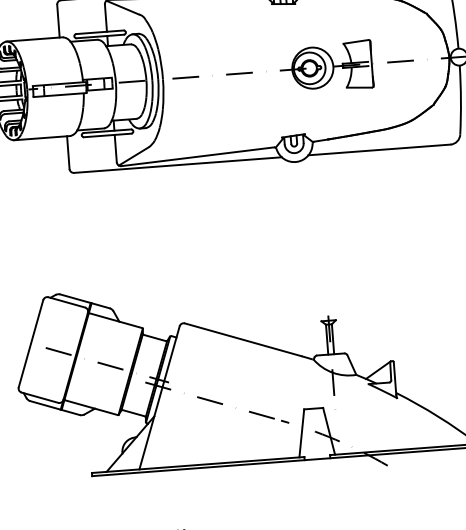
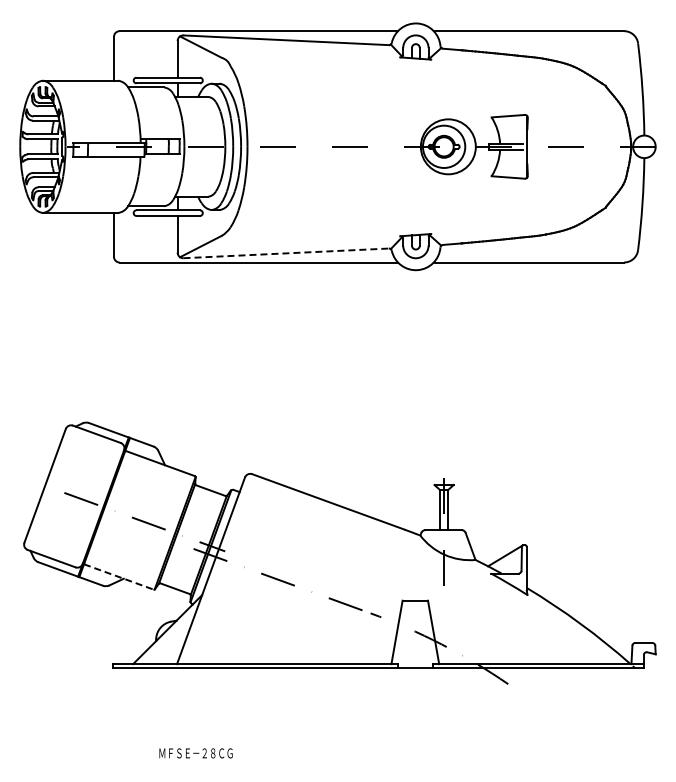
line: (198, 156) -> (286, 253), solid -> dashed
line: (90, 407) -> (118, 576), solid -> dashed

